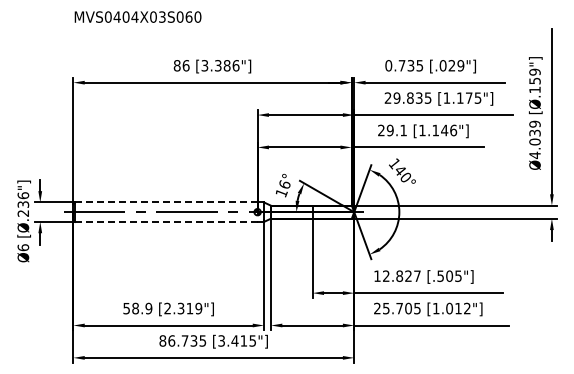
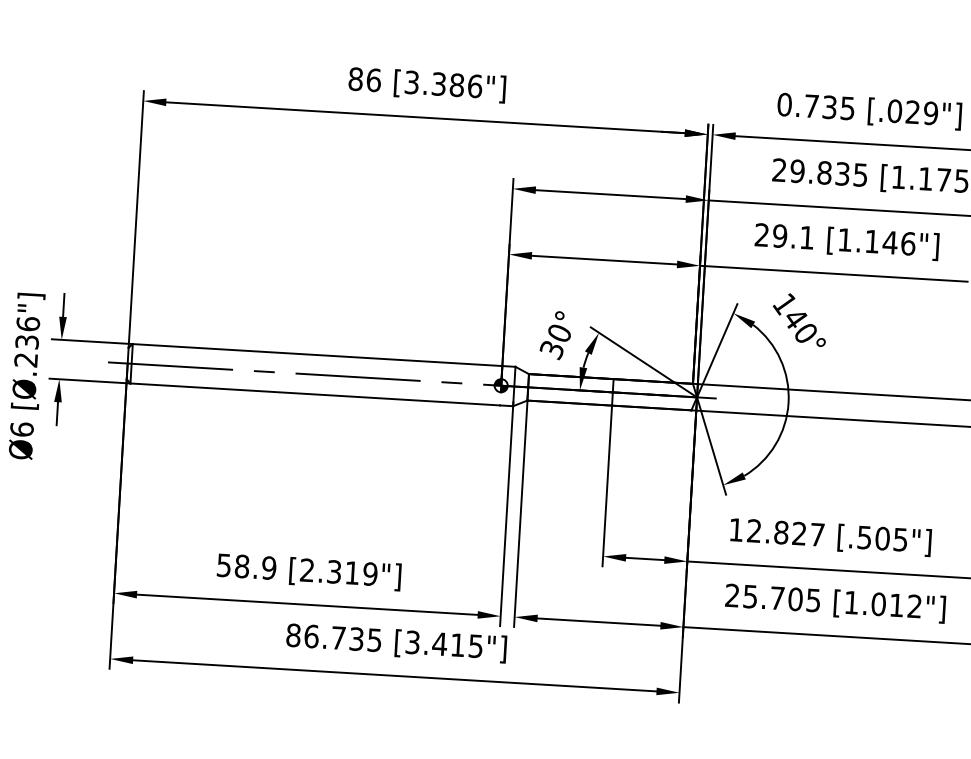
text: (282, 188) -> (554, 340), 16° -> 30°
line: (165, 202) -> (315, 355), dashed -> solid
line: (166, 221) -> (315, 393), dashed -> solid

